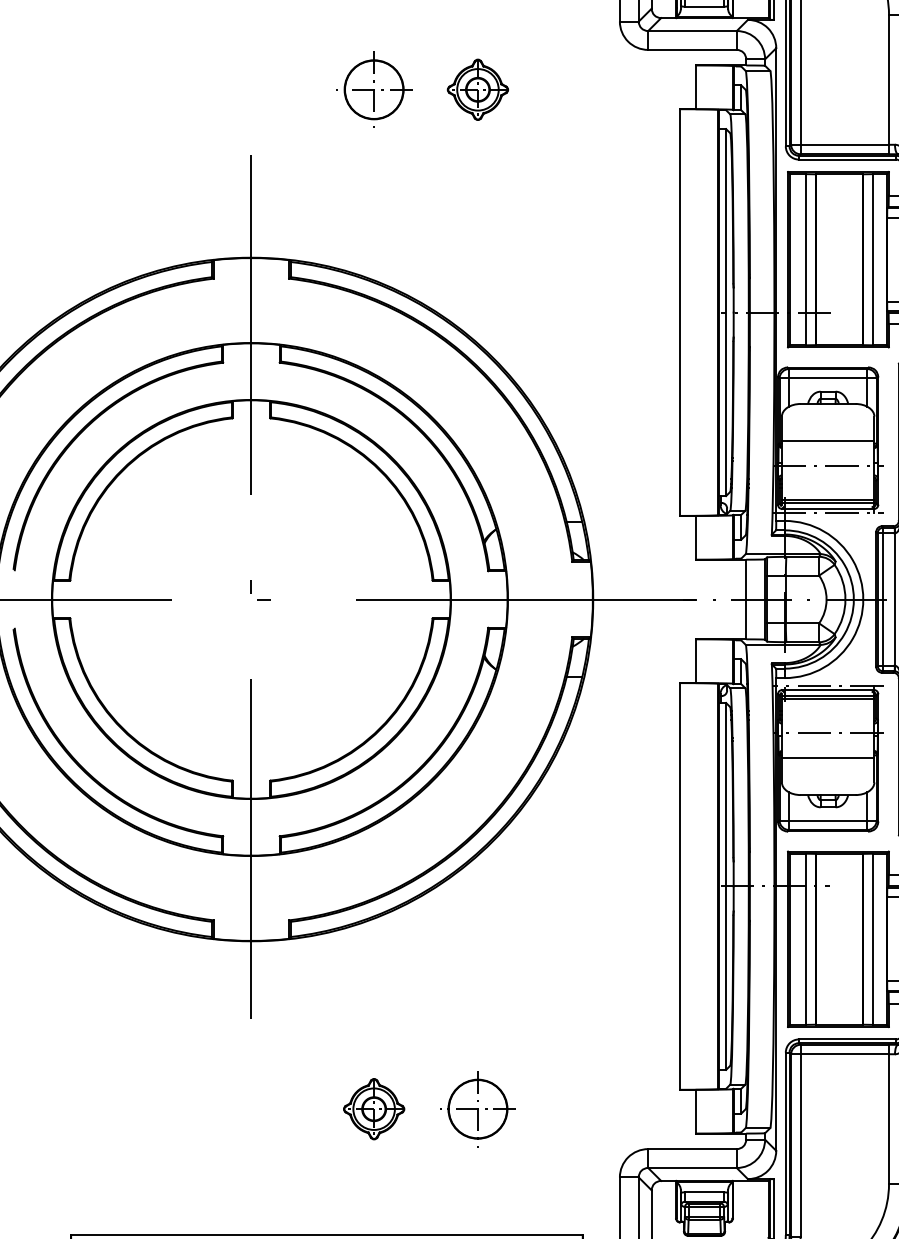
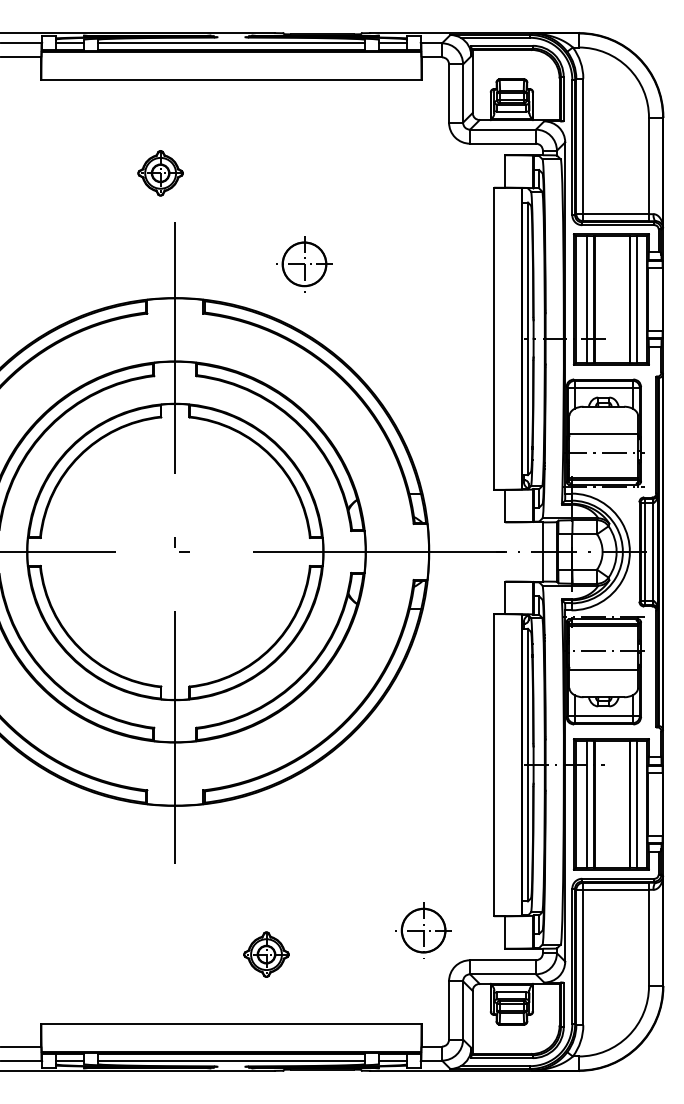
part: (374, 90) -> (304, 264), moved
part: (477, 90) -> (160, 173), moved
part: (374, 1109) -> (266, 954), moved
part: (477, 1109) -> (423, 930), moved

